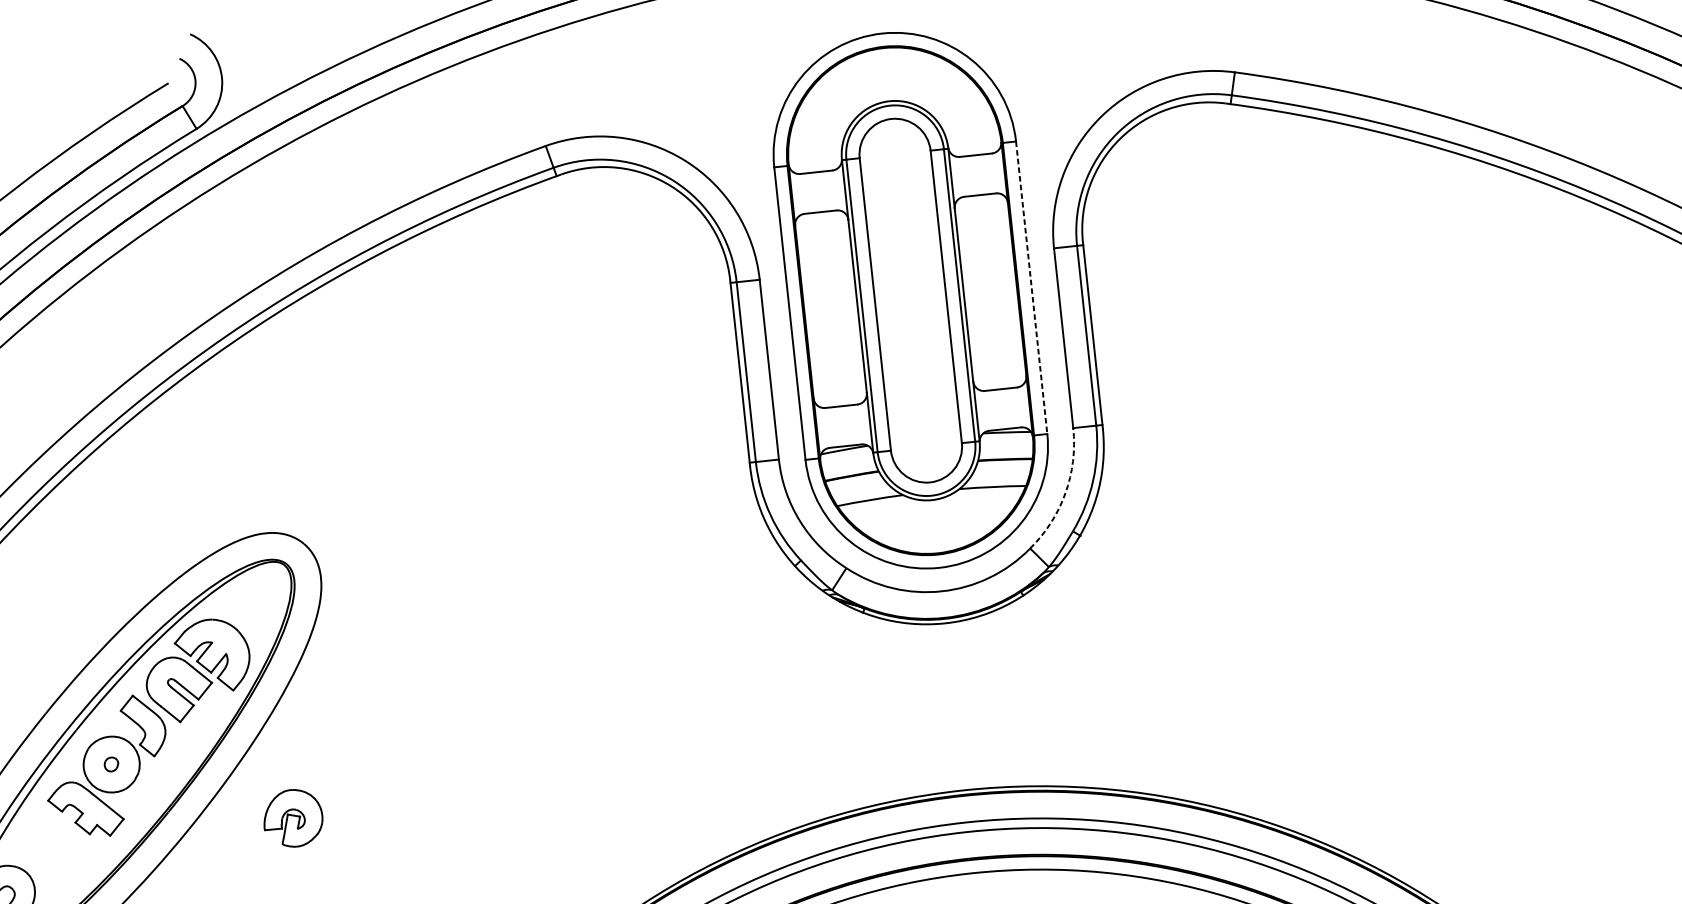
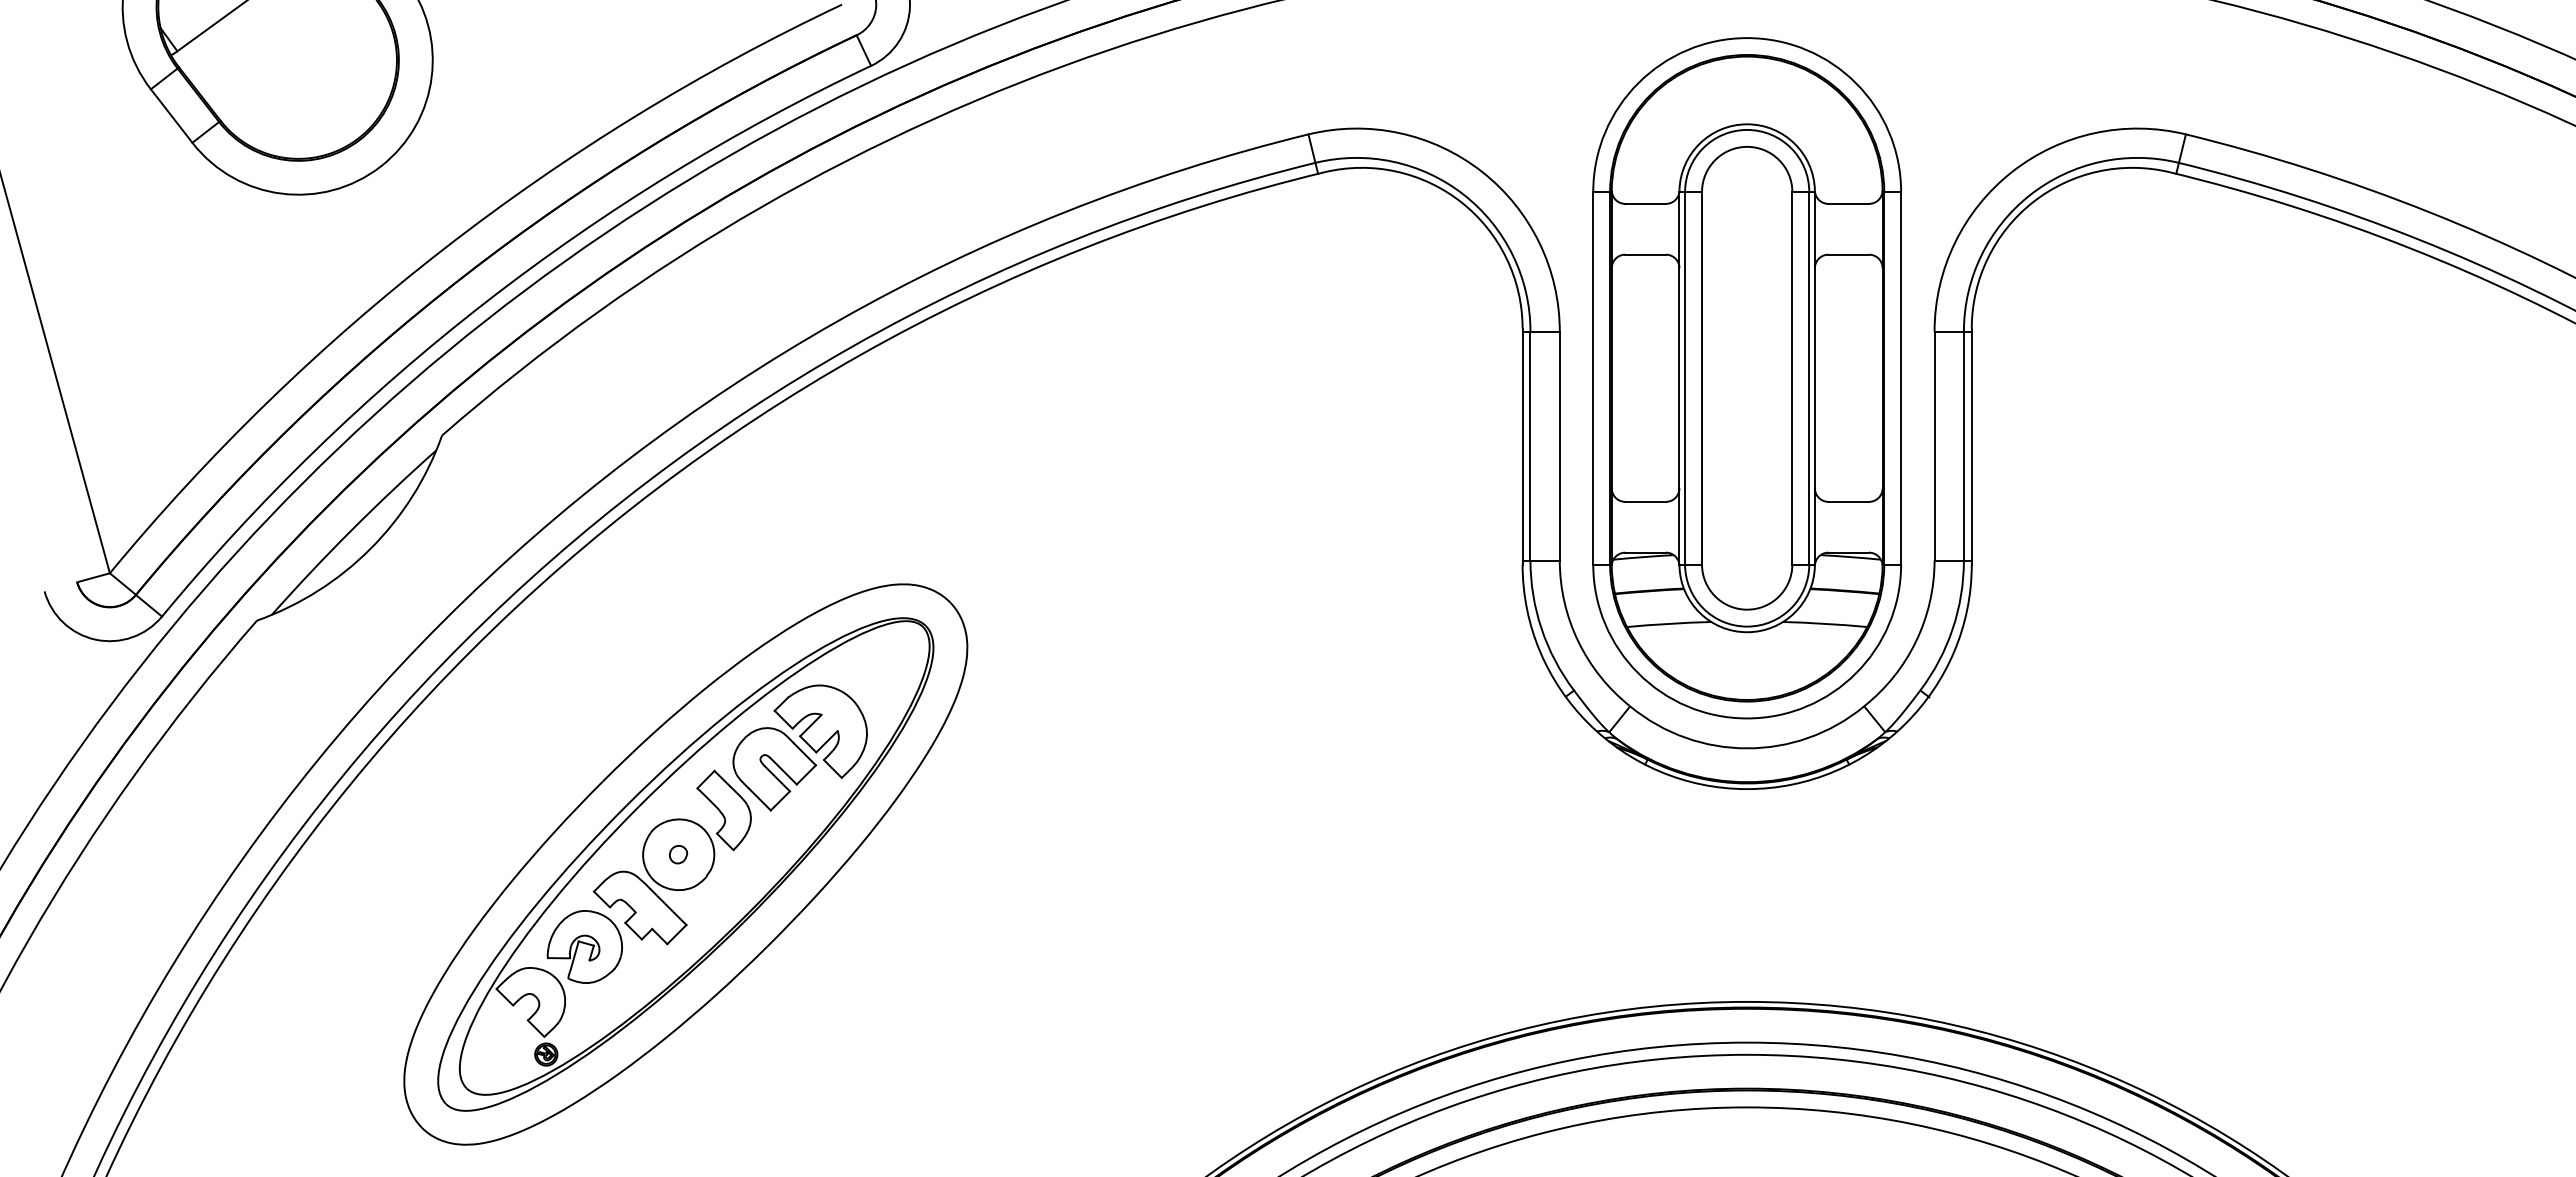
line: (1032, 287) -> (1901, 378), dashed -> solid
arc: (1065, 493) -> (1916, 641), dashed -> solid
part: (292, 818) -> (584, 946), moved

